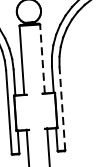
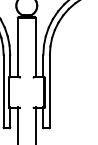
line: (42, 59) -> (35, 47), dashed -> solid
line: (61, 107) -> (49, 90), dashed -> solid

